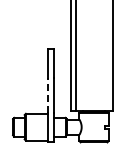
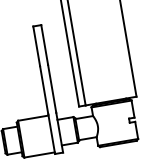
line: (48, 94) -> (44, 88), dashed -> solid

